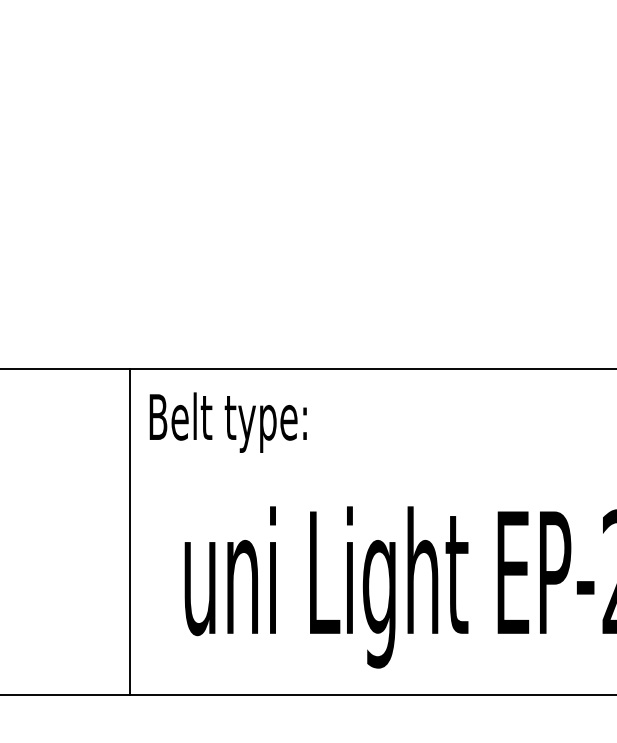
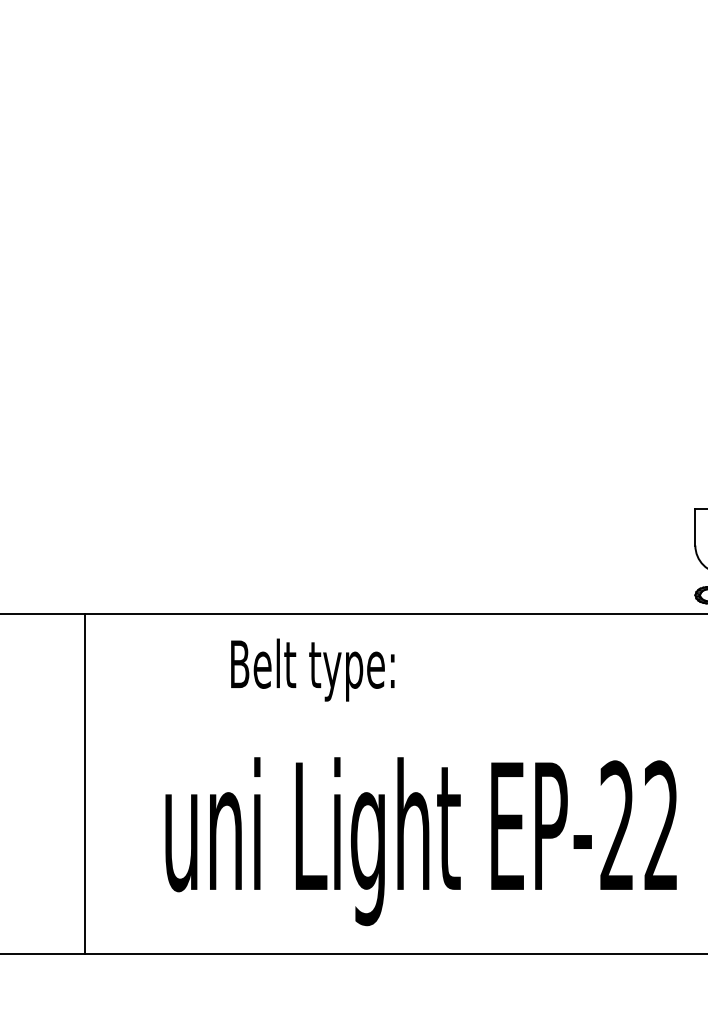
text: (228, 422) -> (312, 669), moved
line: (130, 531) -> (84, 783), moved

